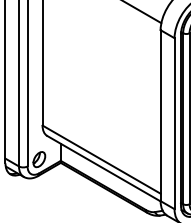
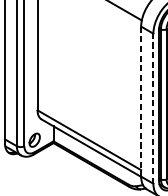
line: (160, 116) -> (141, 102), solid -> dashed
line: (174, 123) -> (153, 108), solid -> dashed

